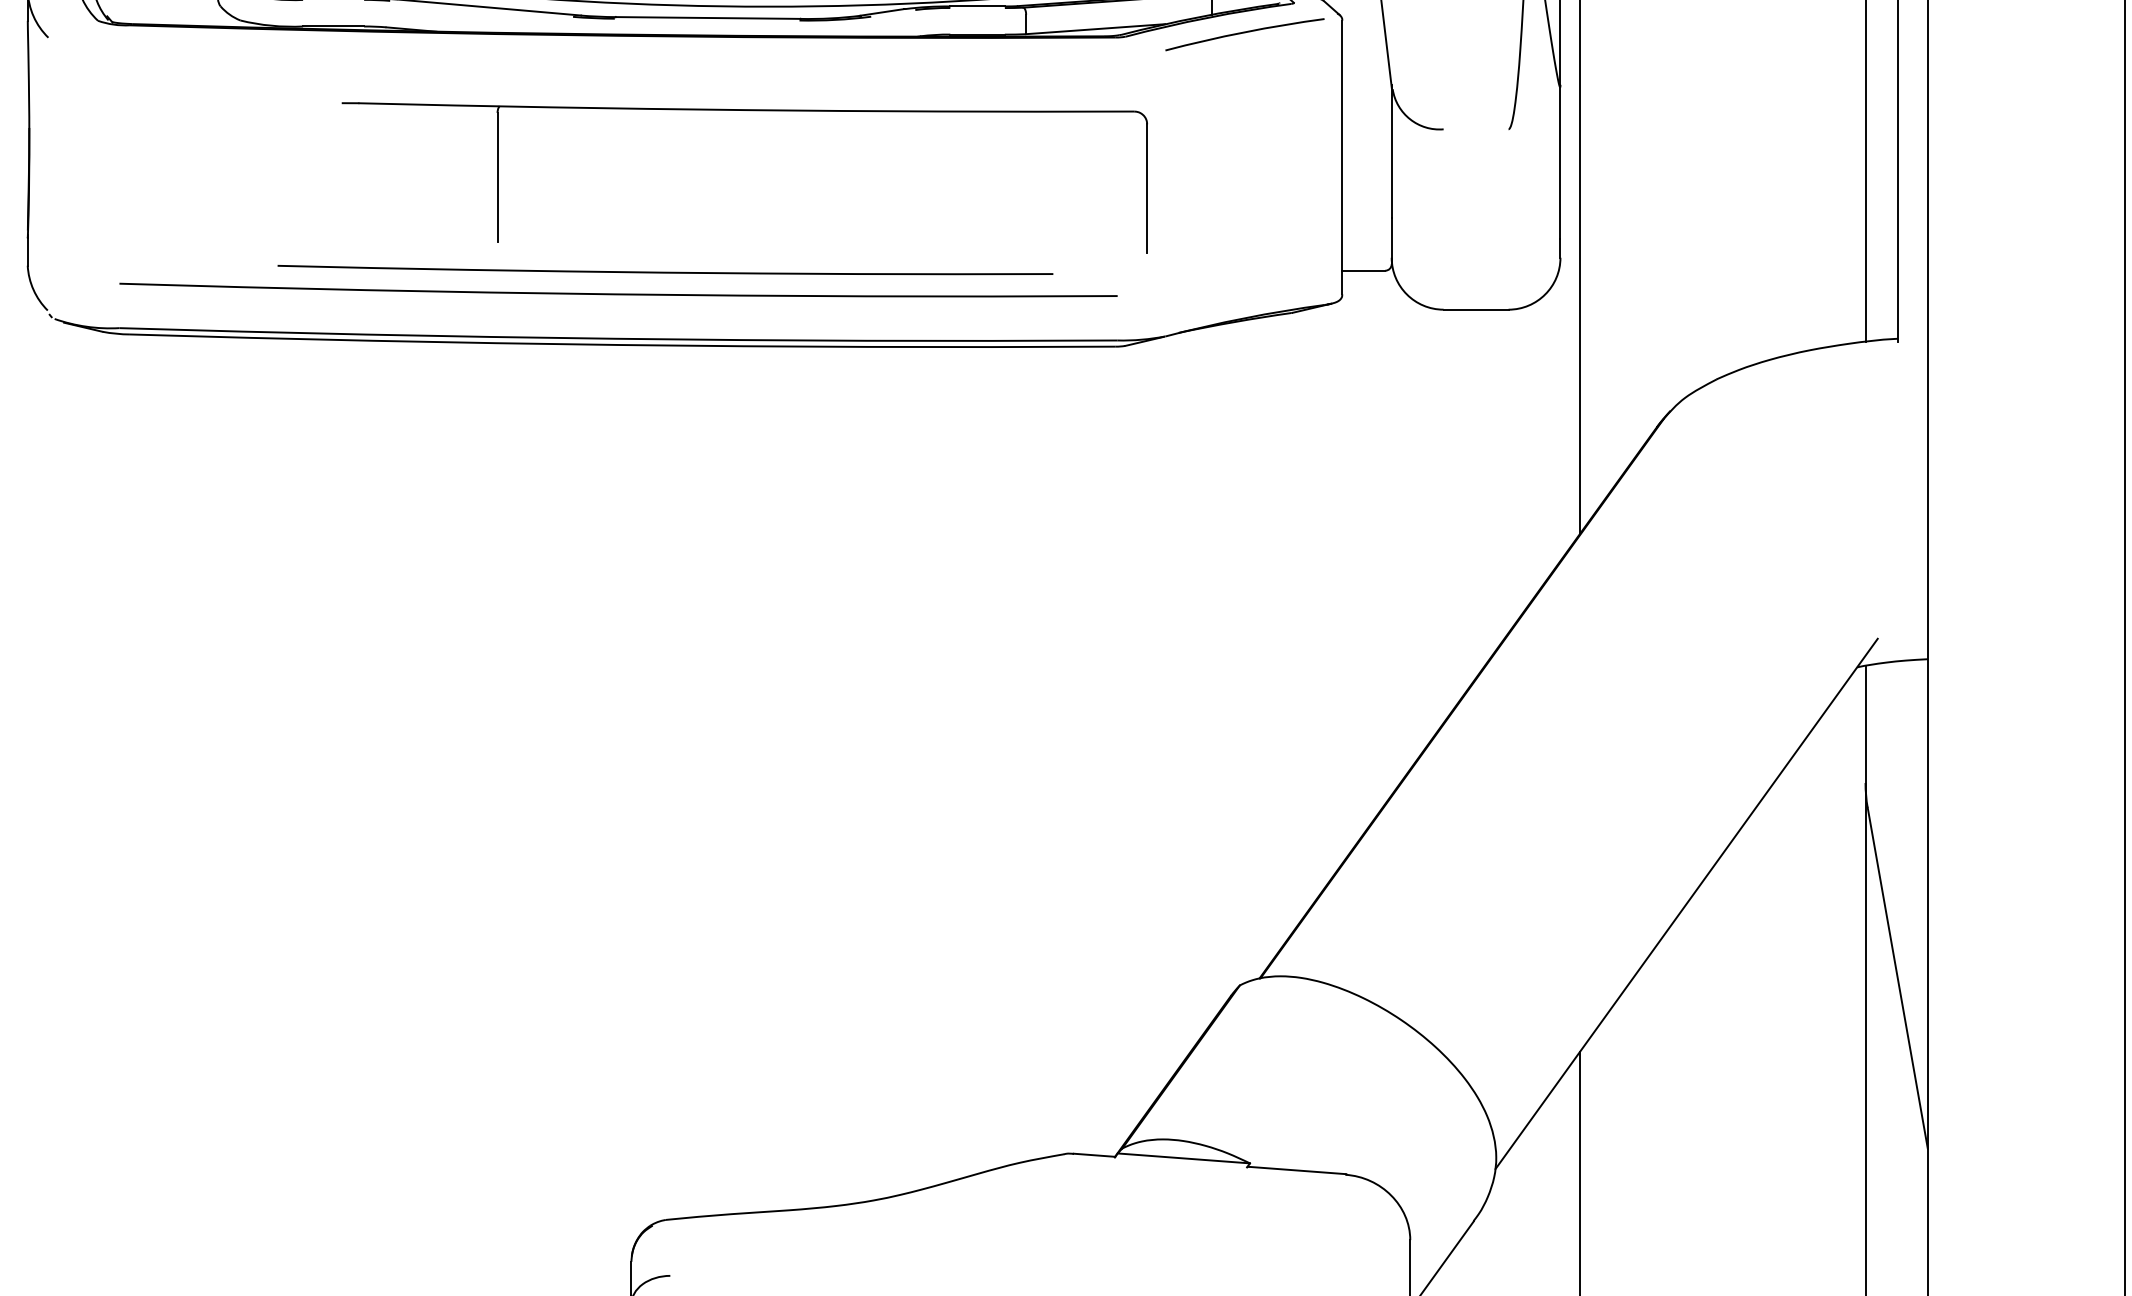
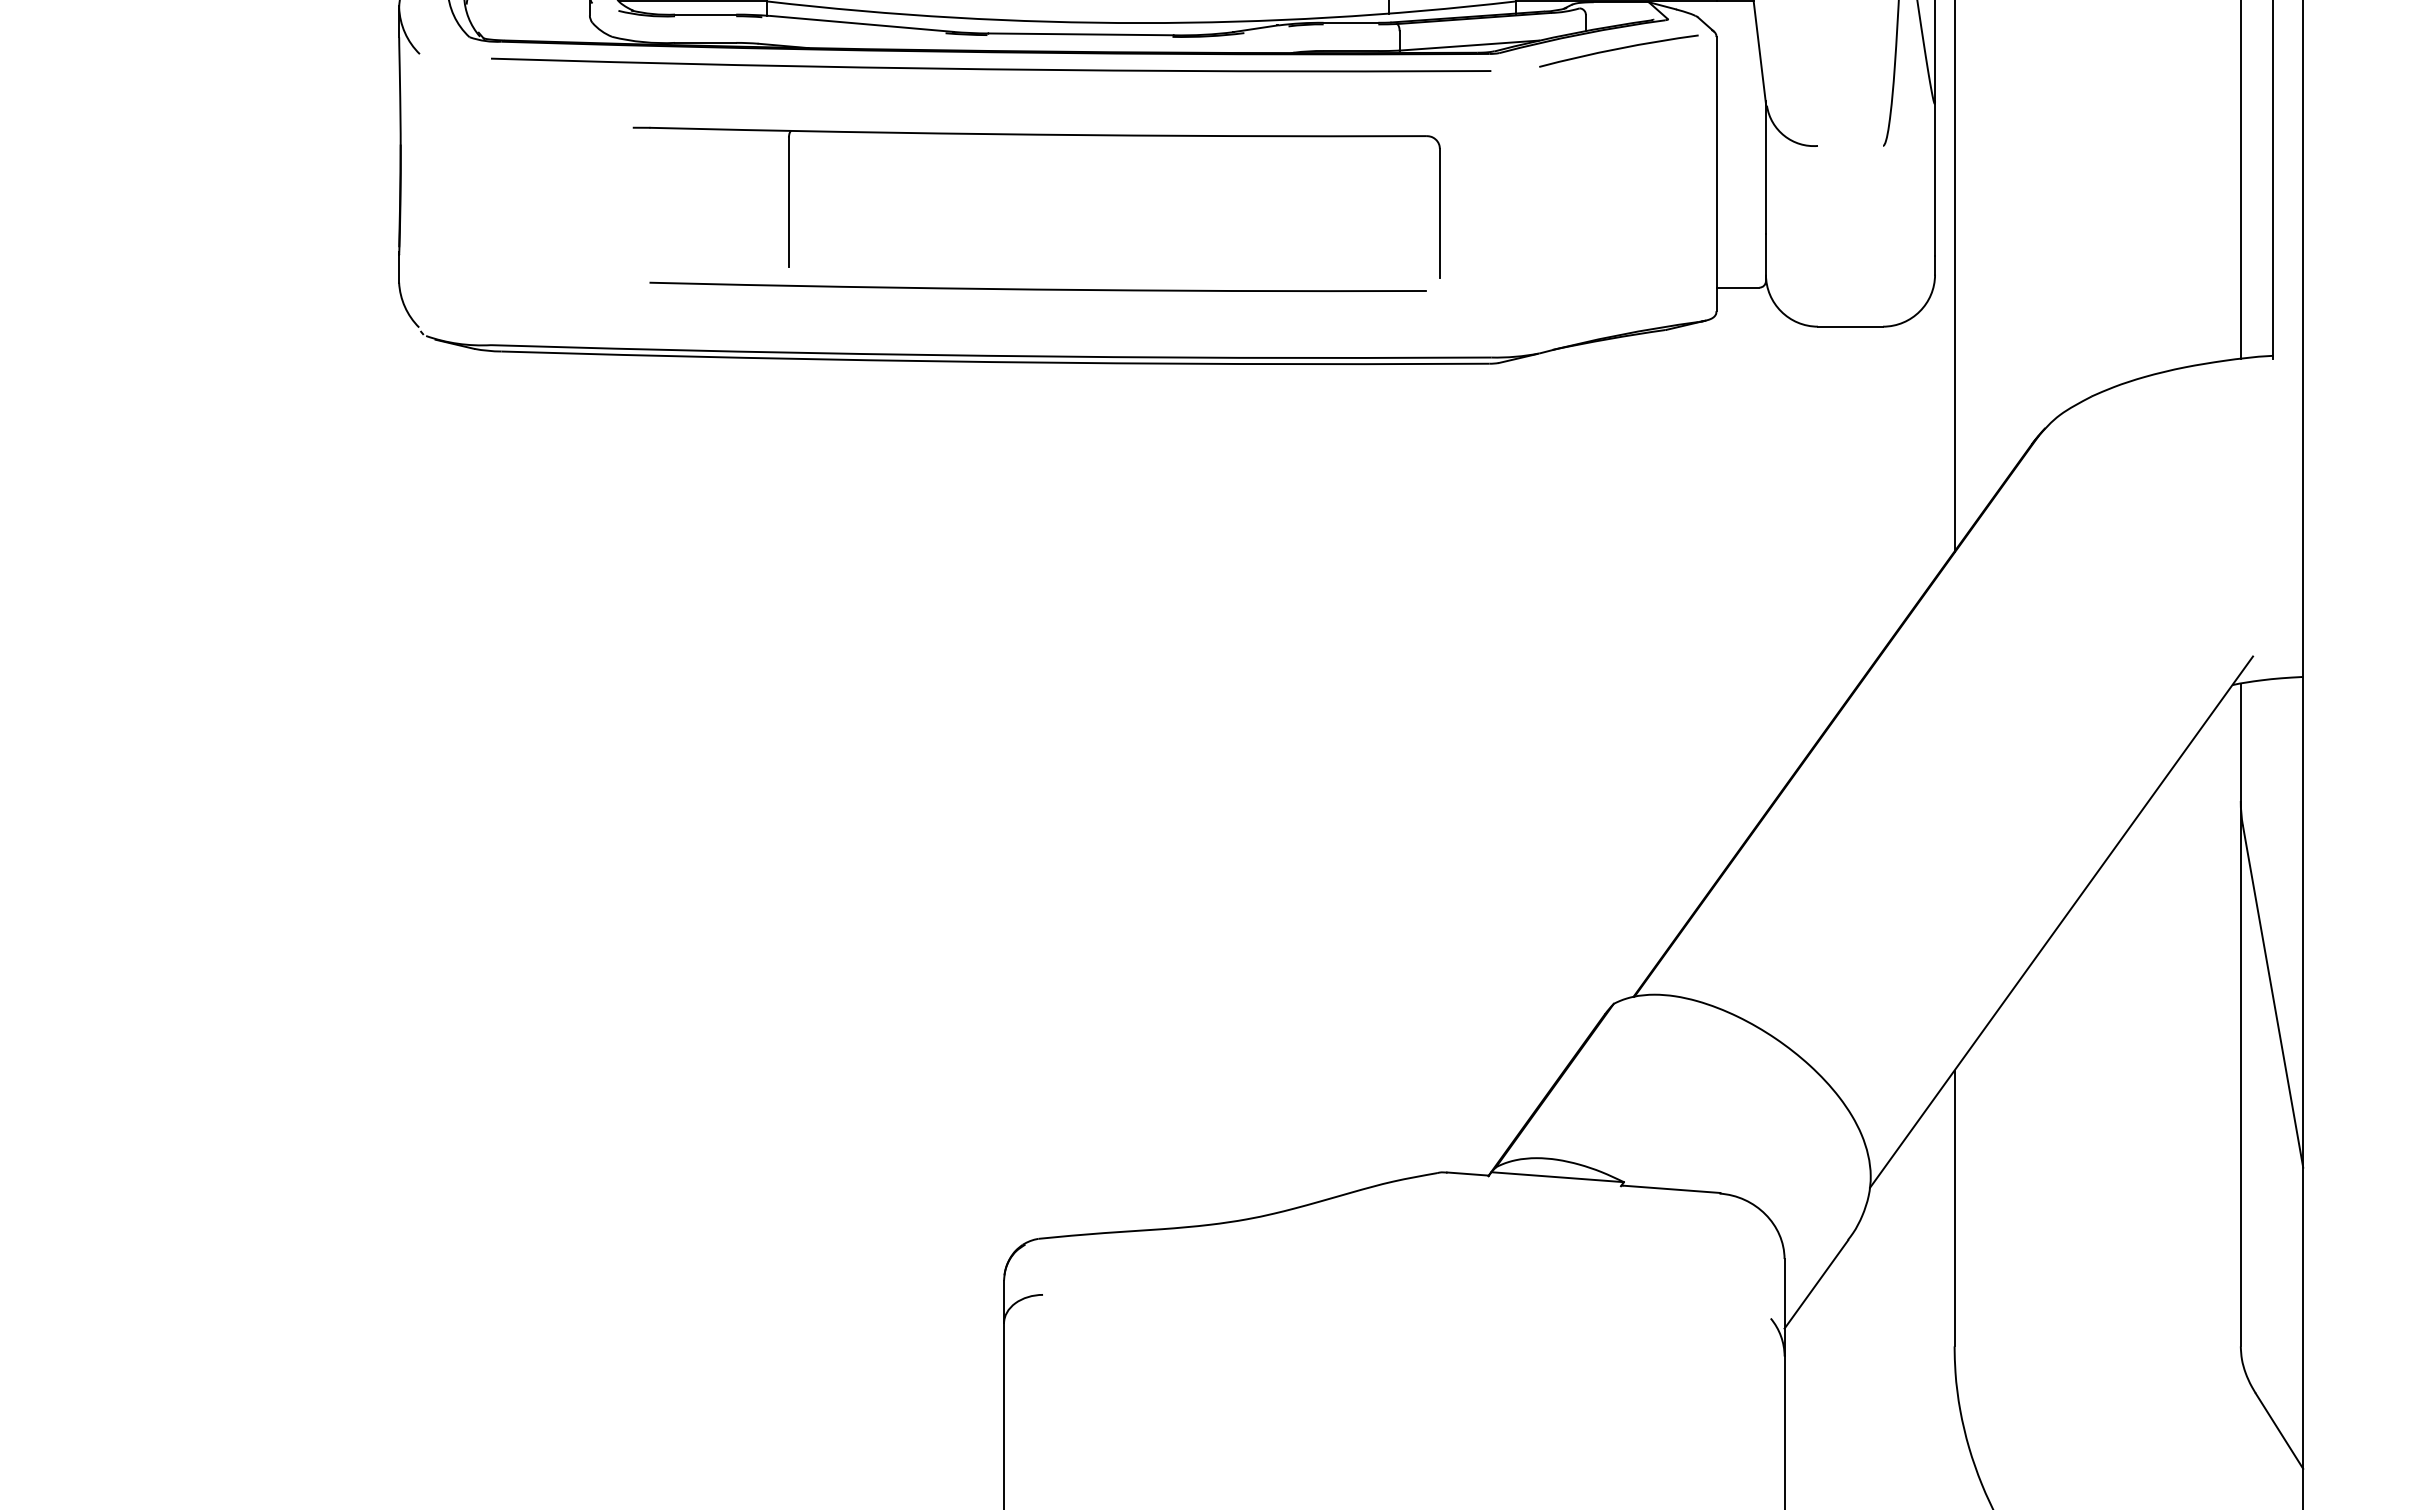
part: (744, 110) -> (1036, 135), moved
curve: (618, 293) -> (991, 68), moved

